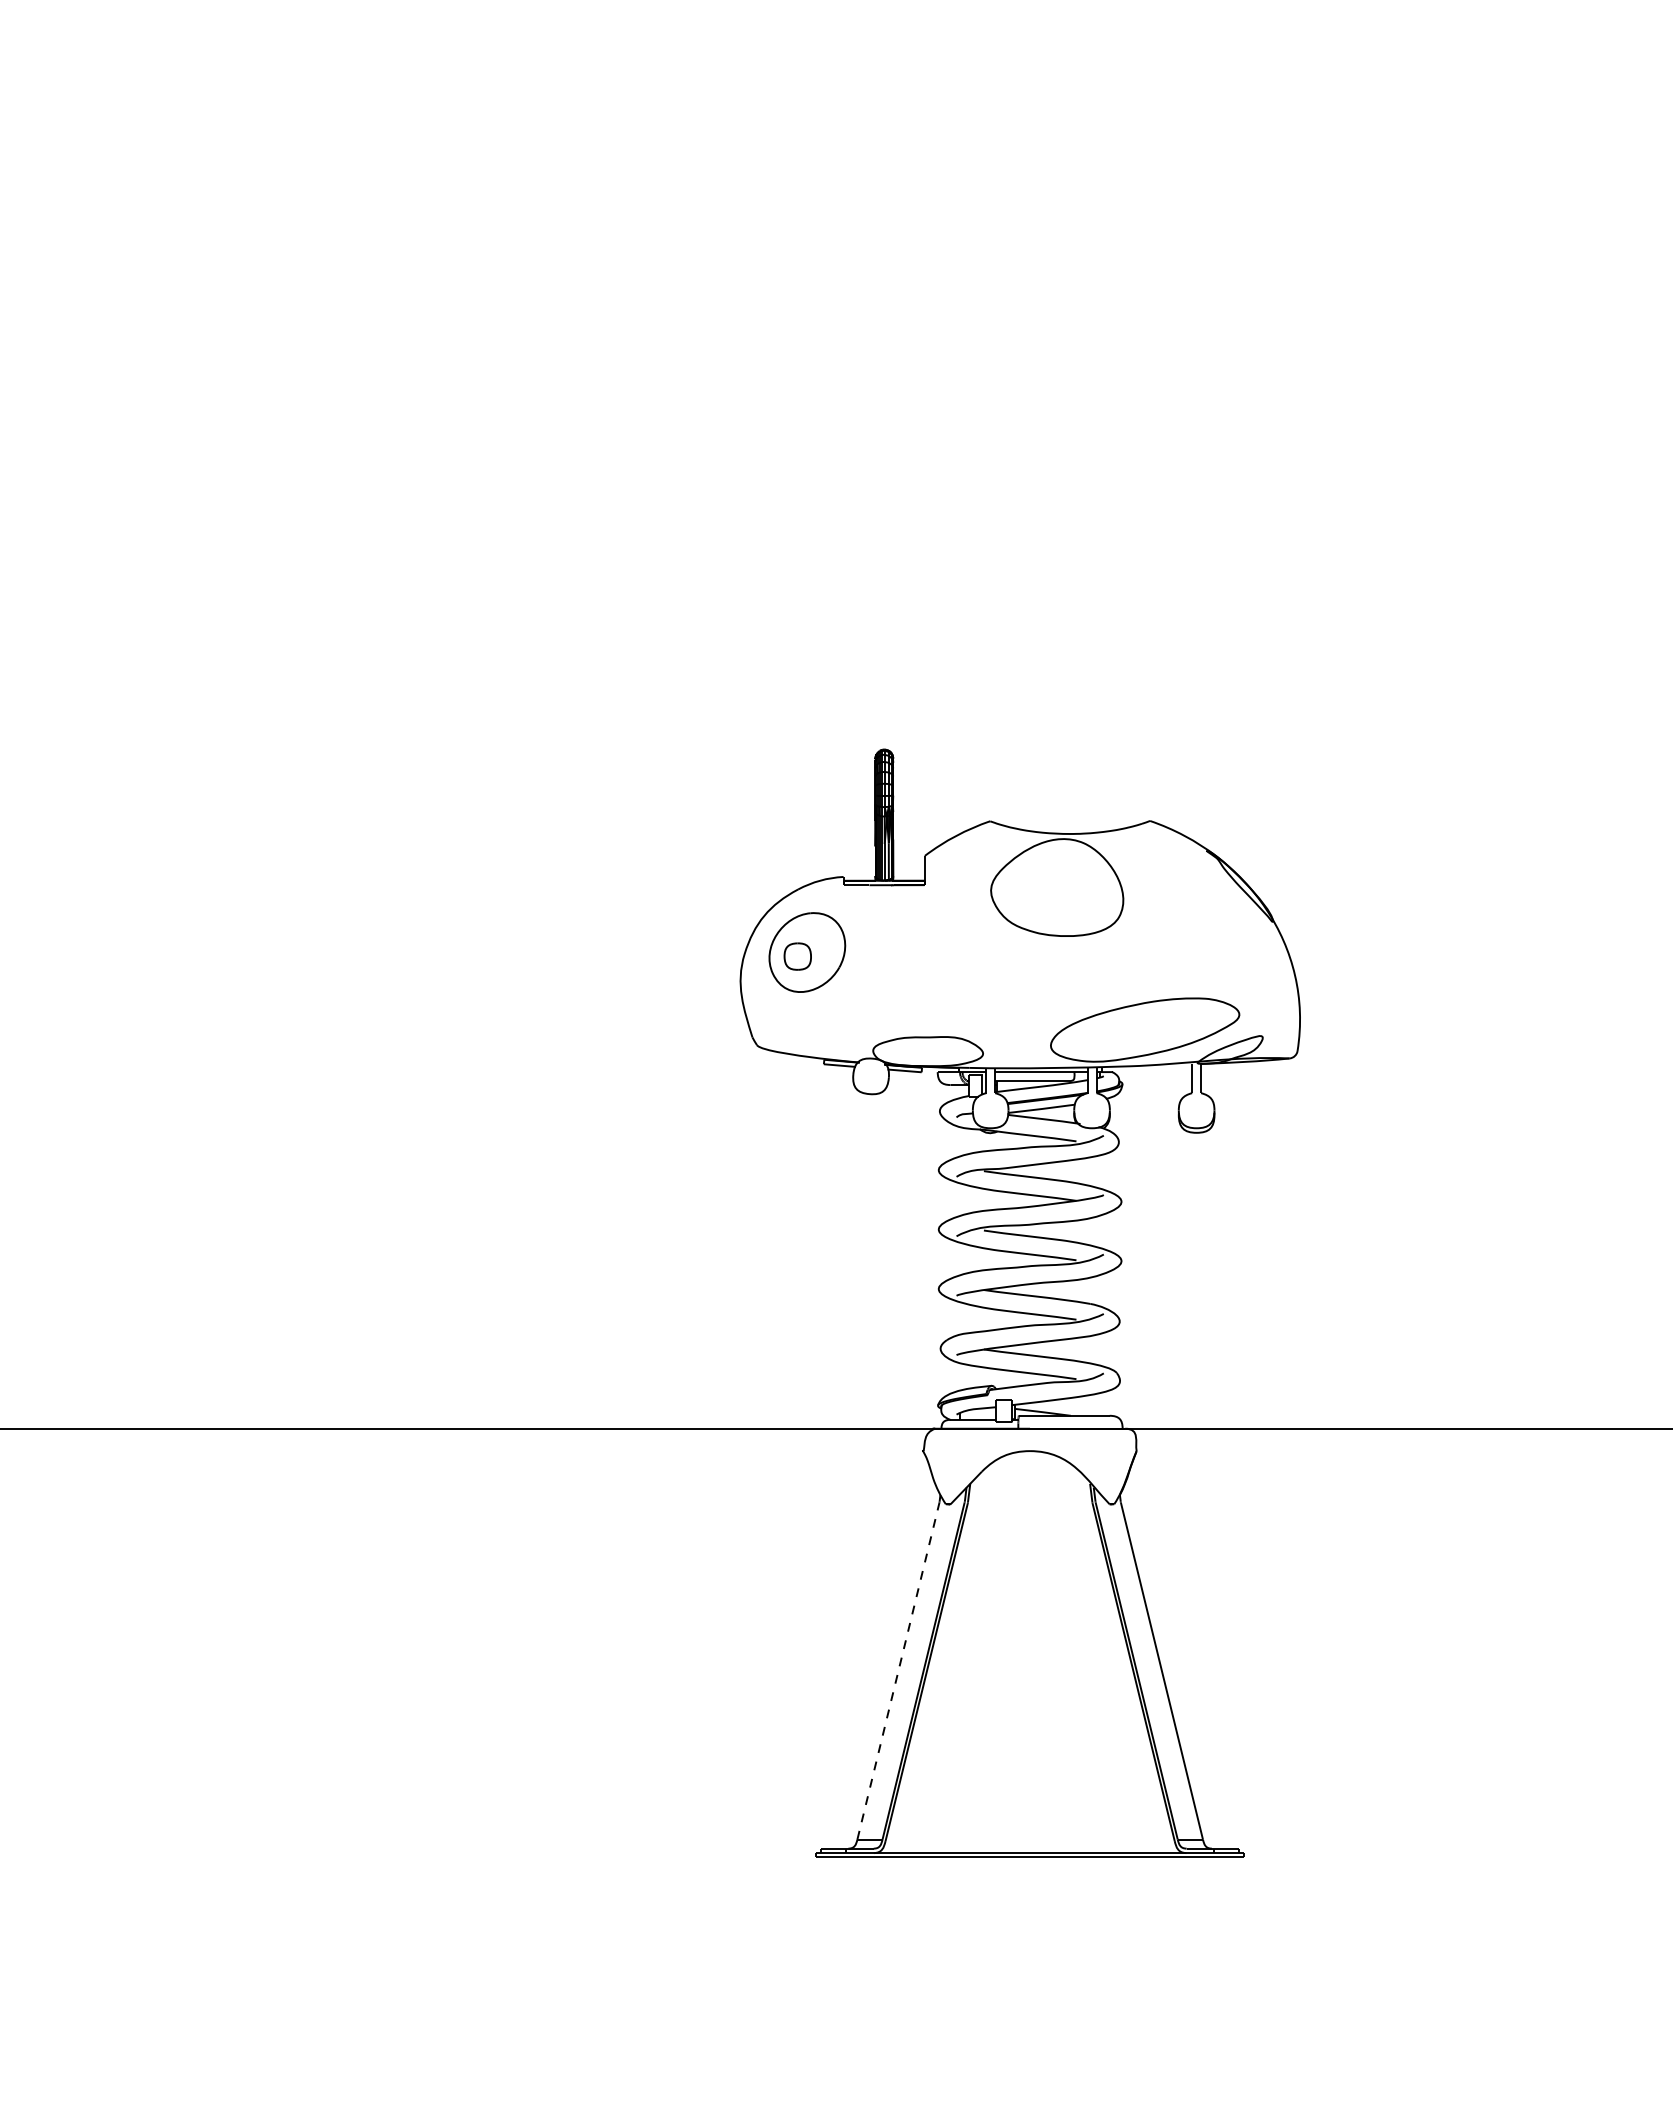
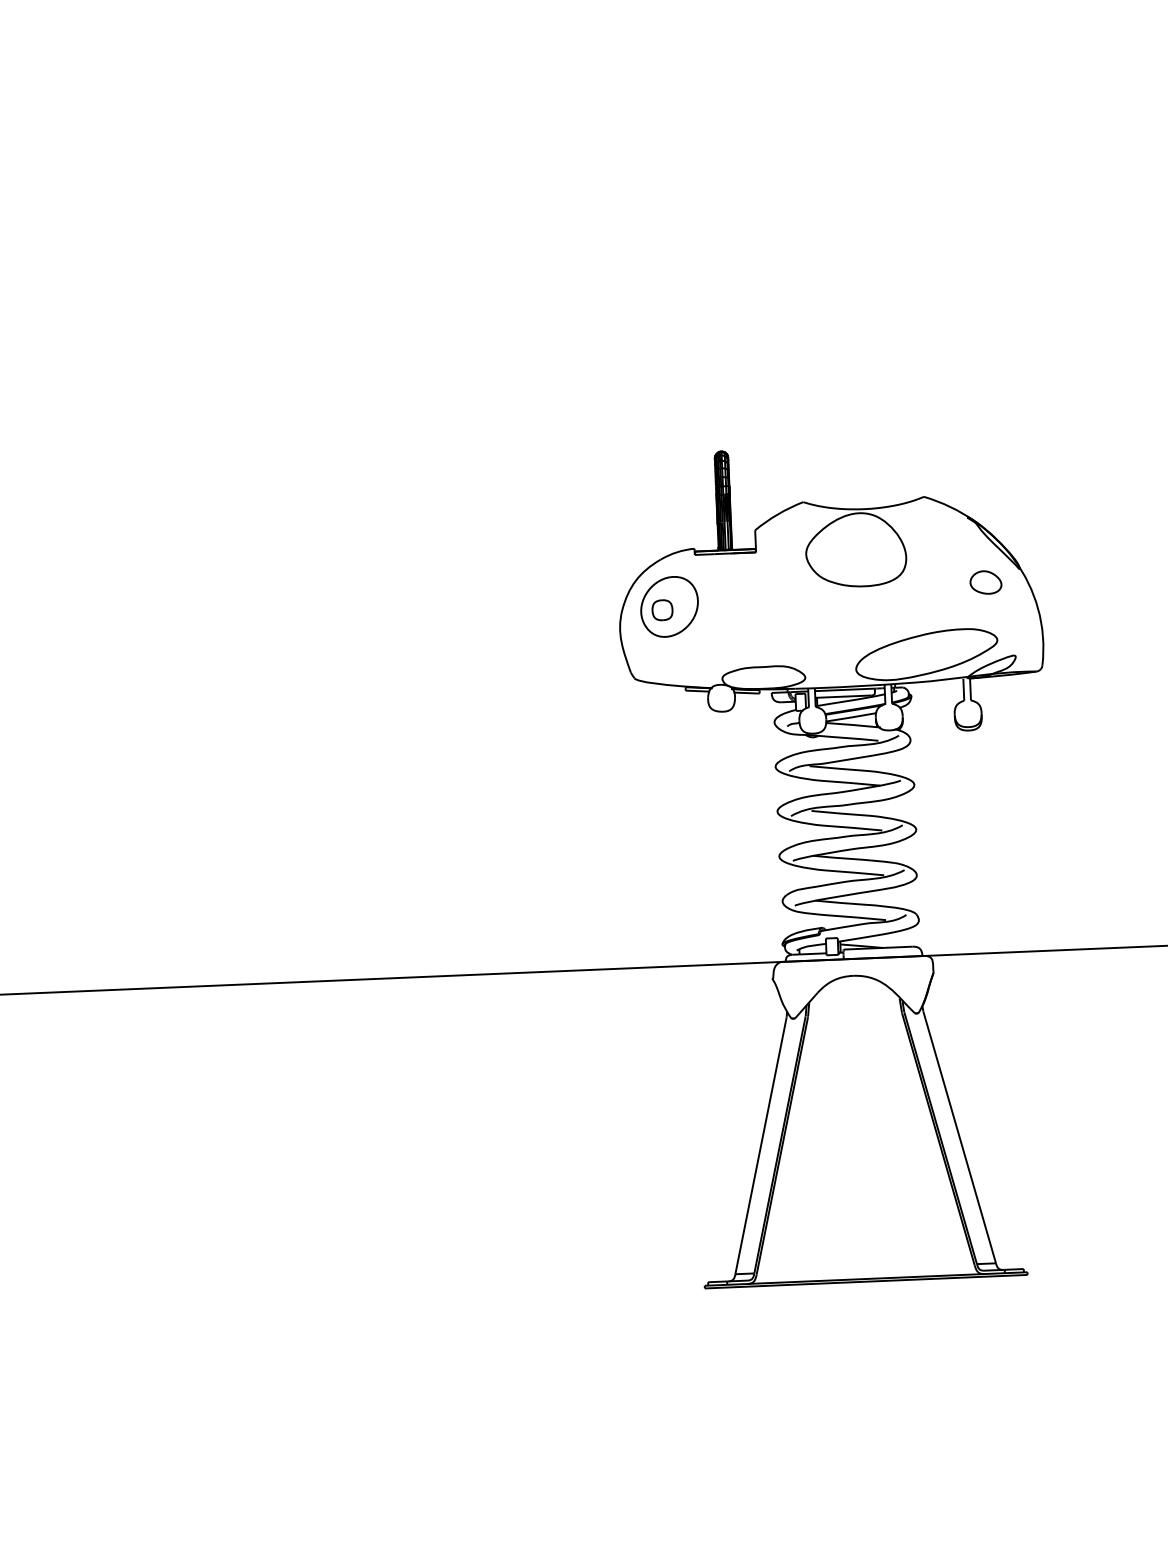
part: (1227, 937) -> (985, 582), added
line: (898, 1670) -> (761, 1145), dashed -> solid

